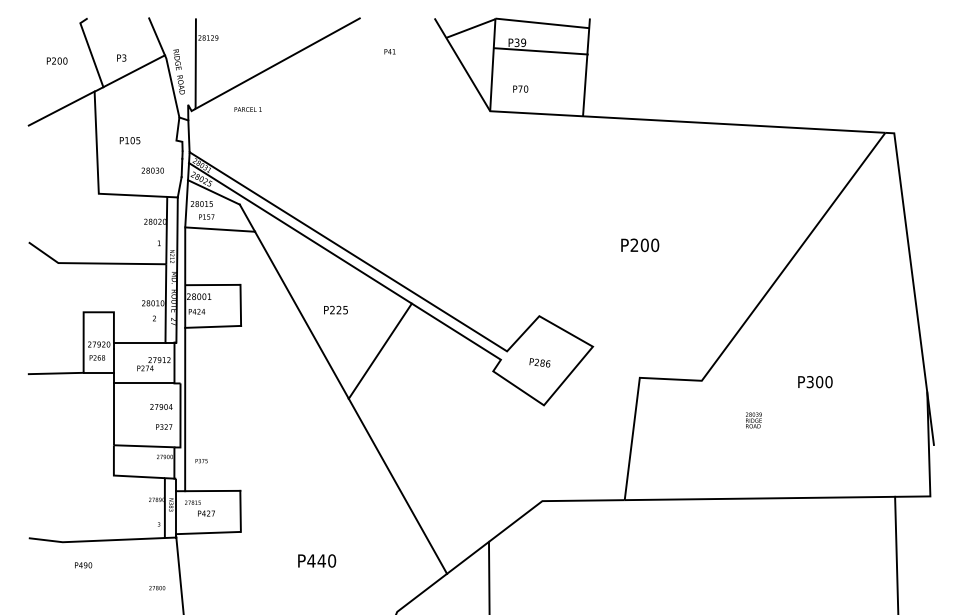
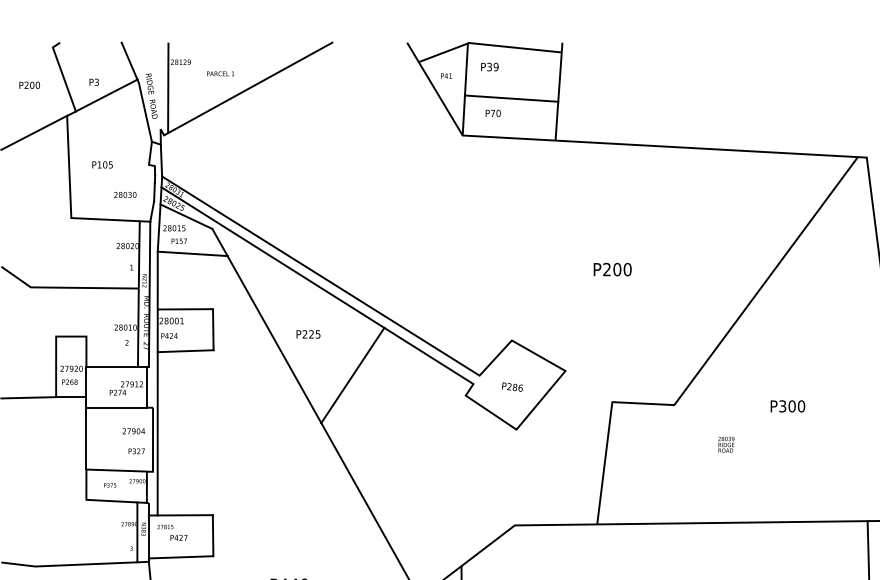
text: (389, 51) -> (446, 75), moved
line: (540, 51) -> (511, 98), moved
text: (247, 109) -> (220, 73), moved
text: (201, 461) -> (110, 485), moved

